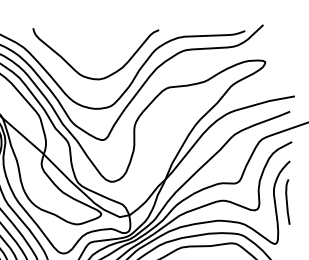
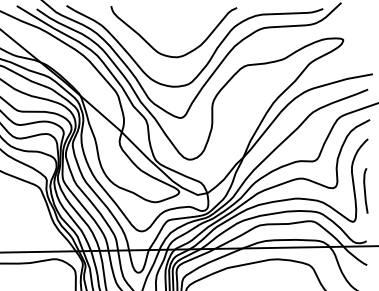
curve: (287, 201) -> (365, 190), moved

